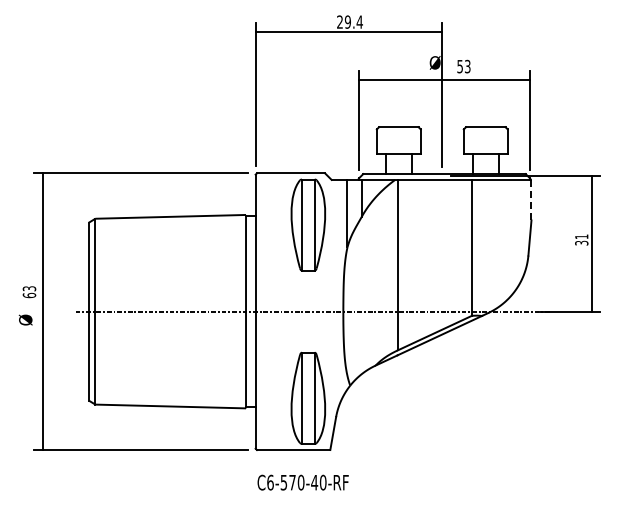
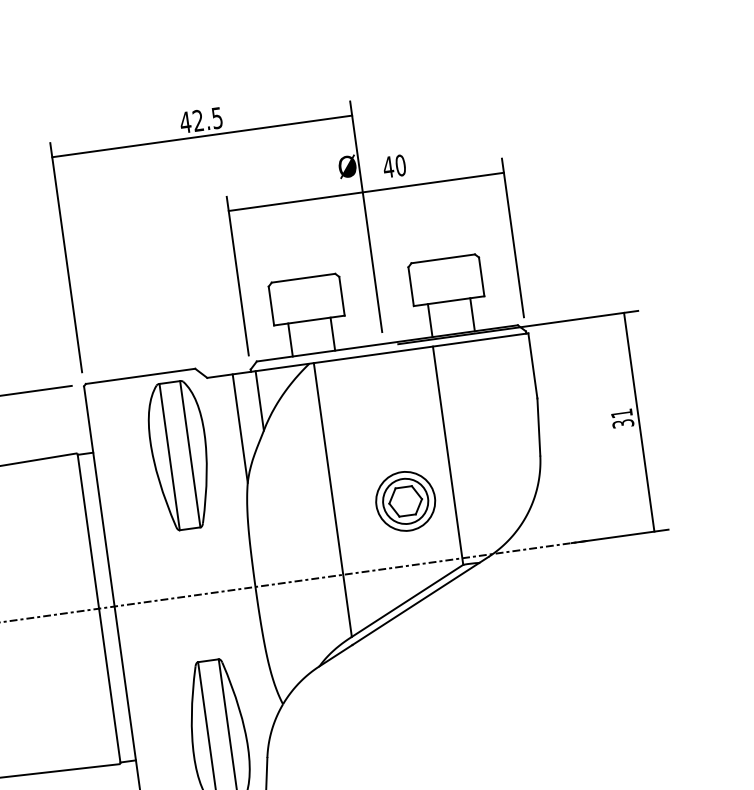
text: (349, 21) -> (200, 119), 29.4 -> 42.5
text: (463, 66) -> (393, 166), 53 -> 40
line: (531, 200) -> (532, 366), dashed -> solid
part: (442, 272) -> (406, 501), added

